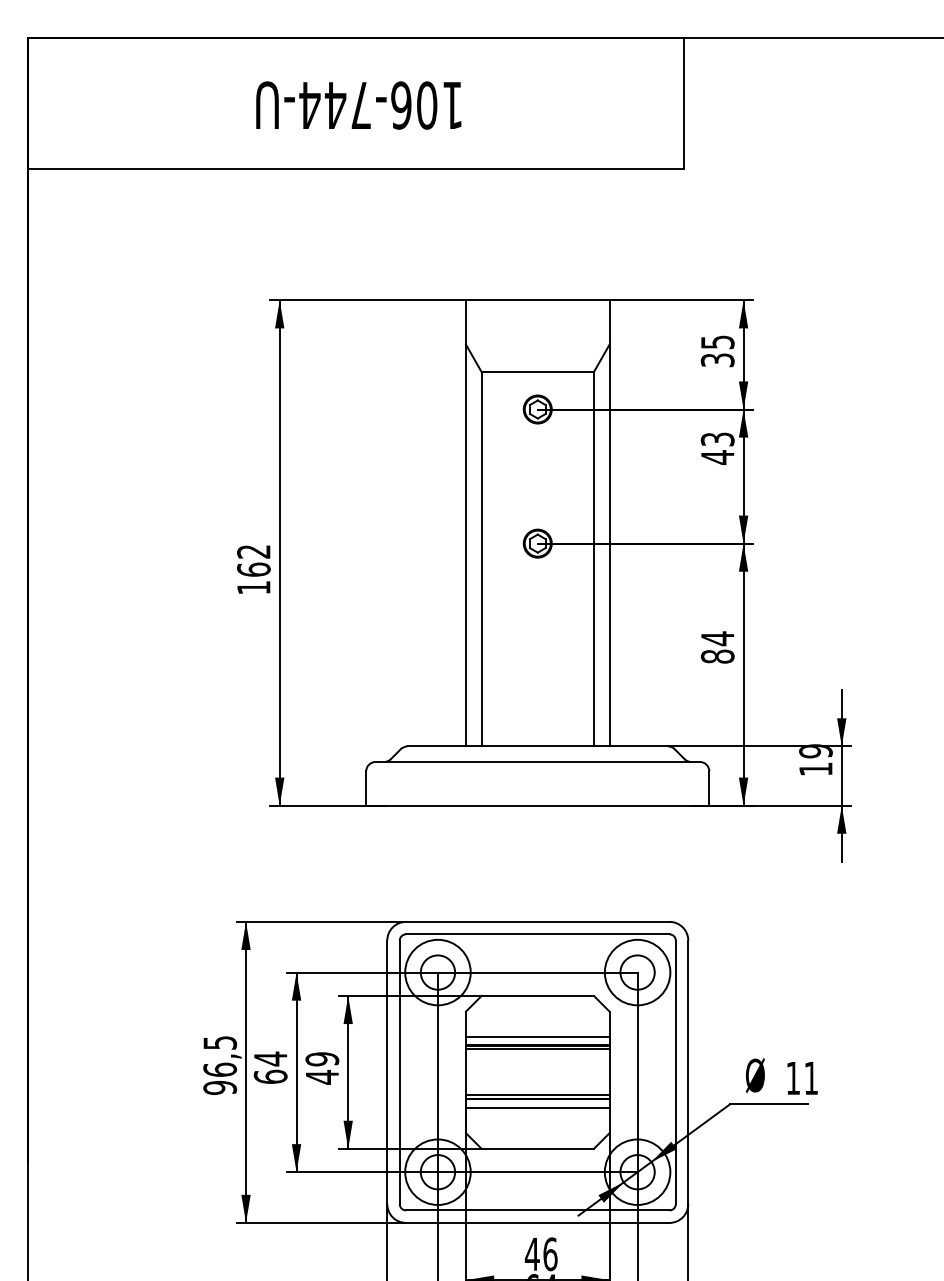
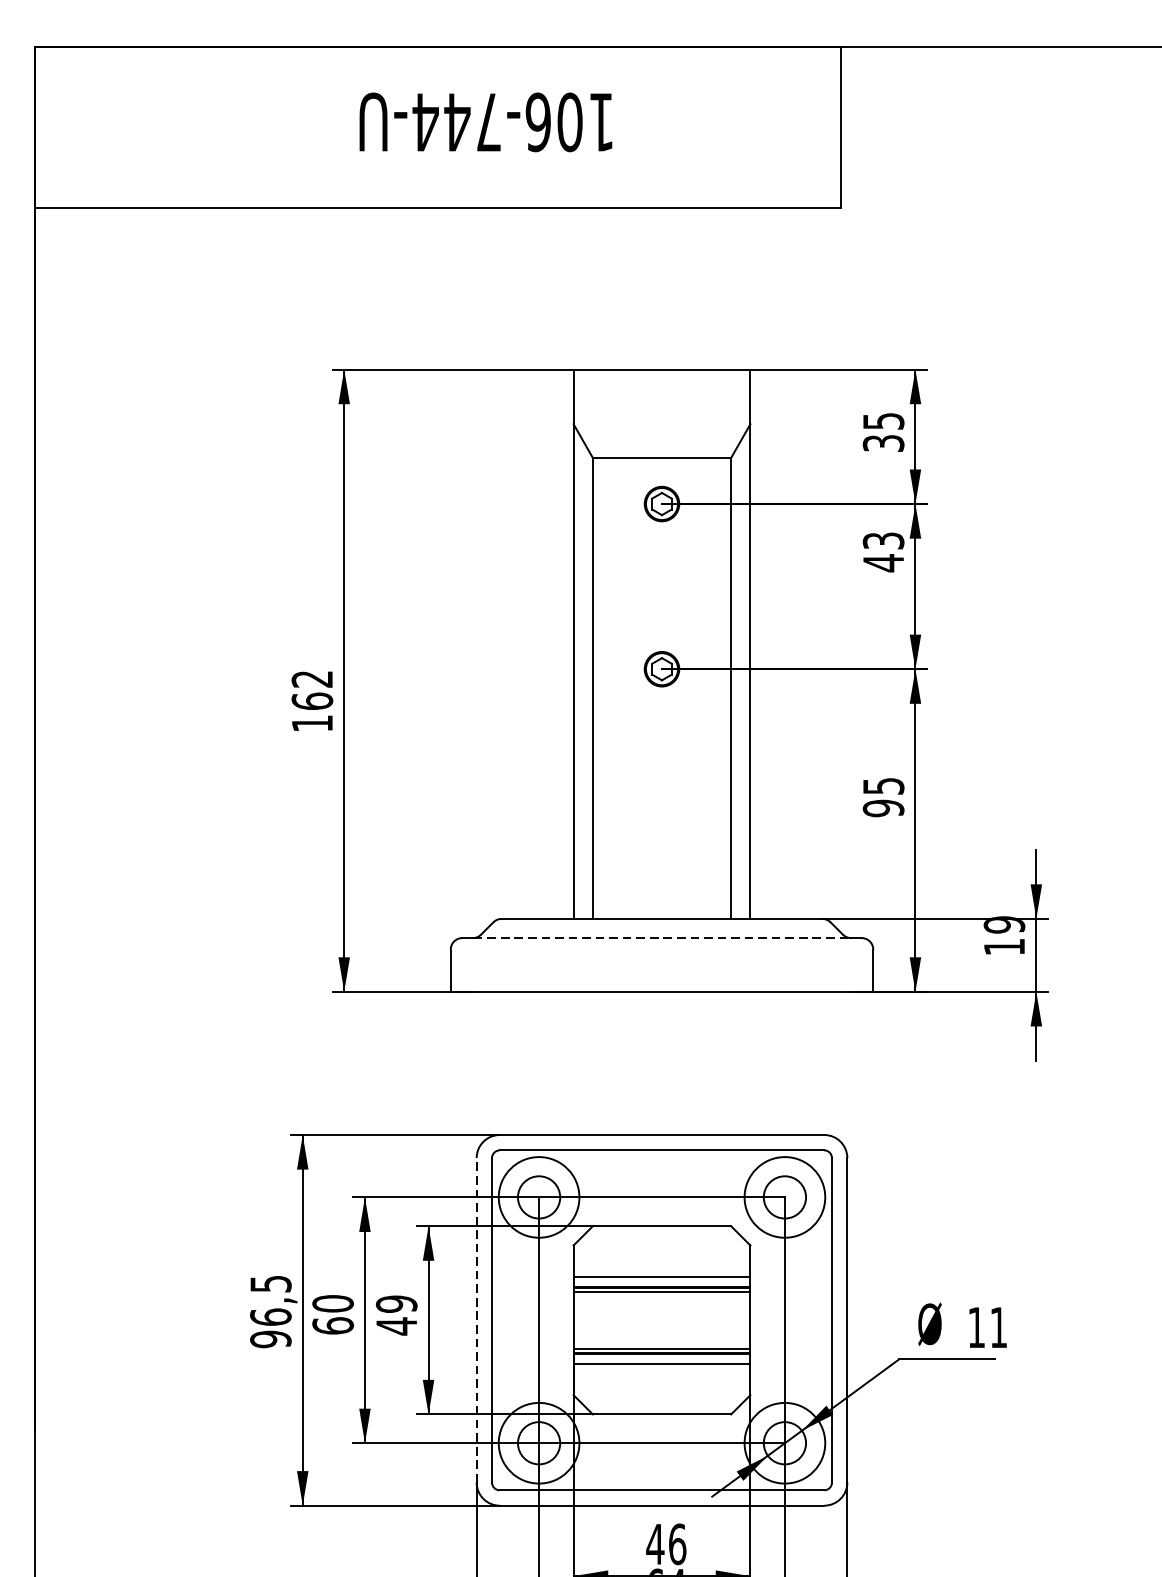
text: (358, 105) -> (485, 122), moved
text: (717, 647) -> (883, 797), 84 -> 95
line: (537, 762) -> (661, 938), solid -> dashed
text: (270, 1058) -> (332, 1303), 64 -> 60
line: (387, 1072) -> (476, 1320), solid -> dashed

